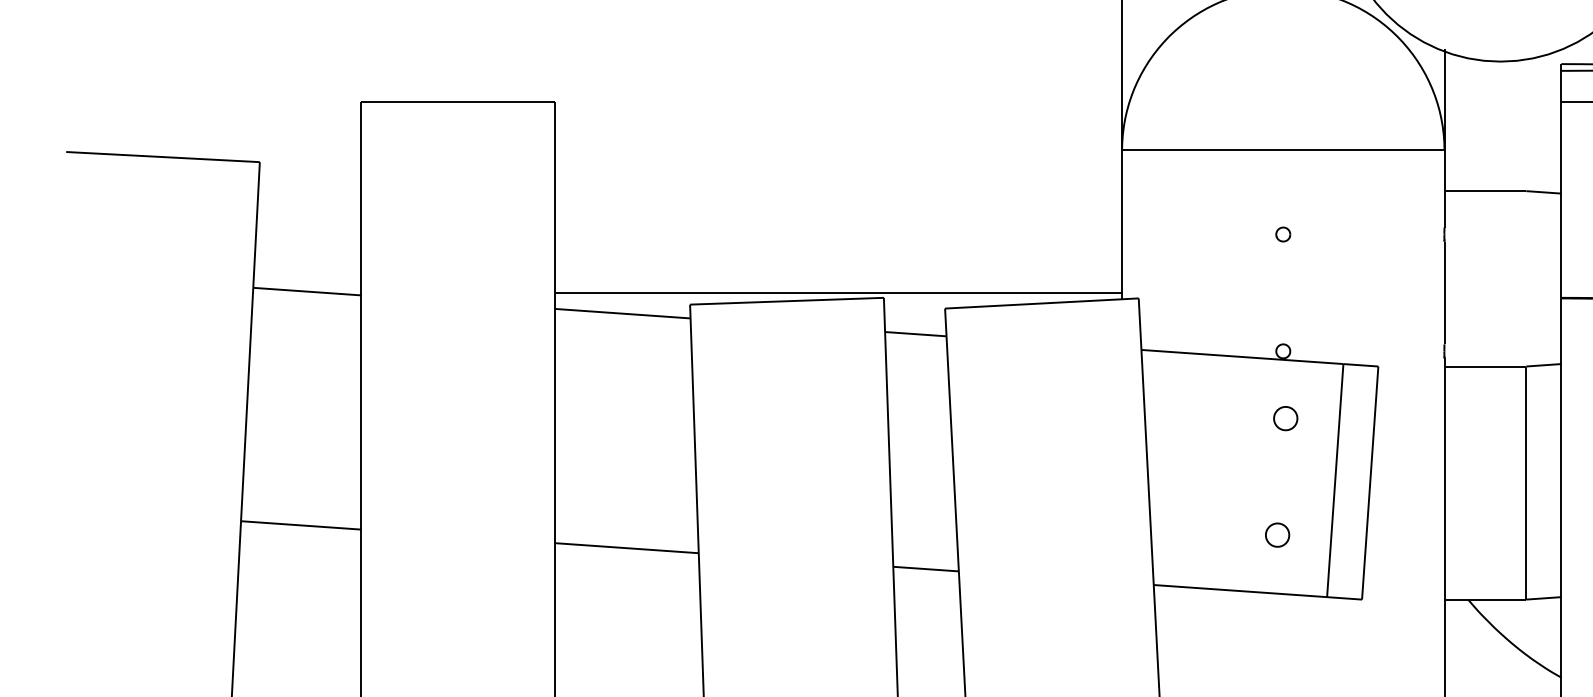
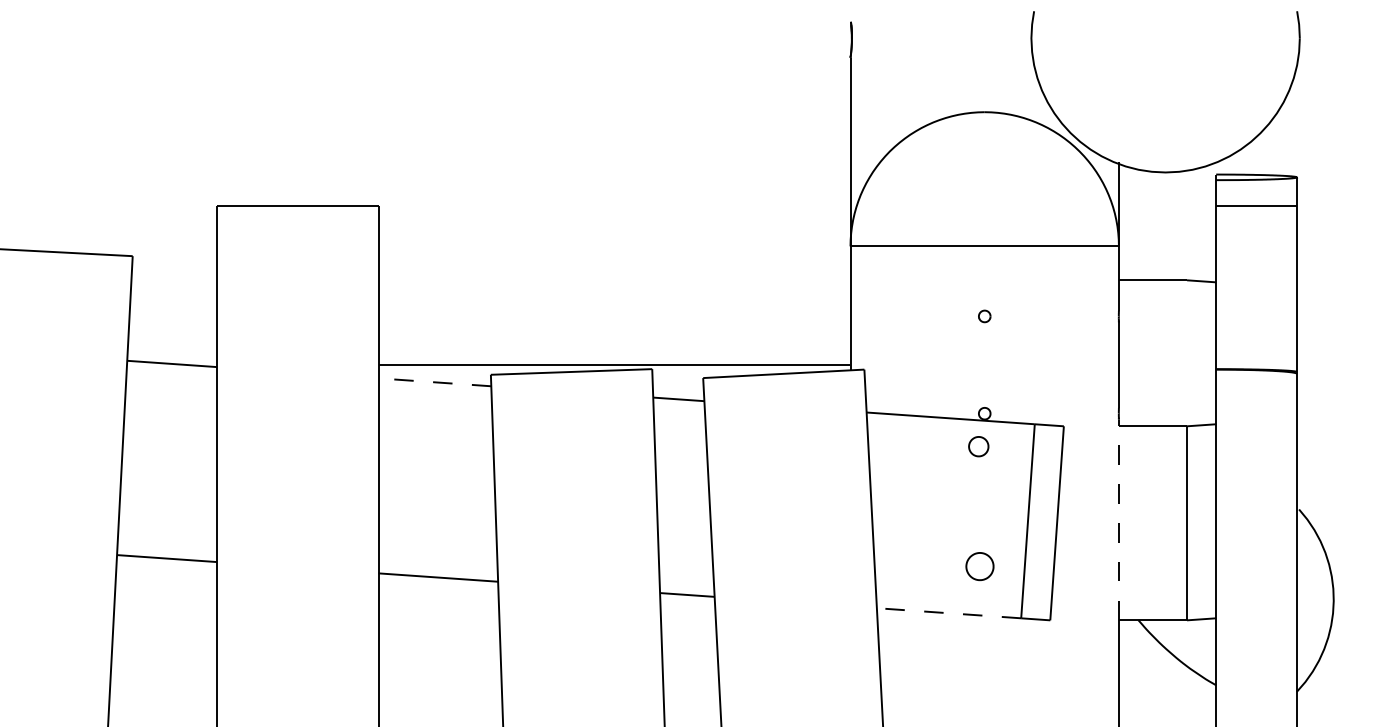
line: (622, 313) -> (434, 382), solid -> dashed
part: (1285, 418) -> (978, 446), moved
line: (1443, 482) -> (1118, 522), solid -> dashed
part: (1277, 534) -> (979, 566), size x1.4
line: (1239, 591) -> (948, 613), solid -> dashed

